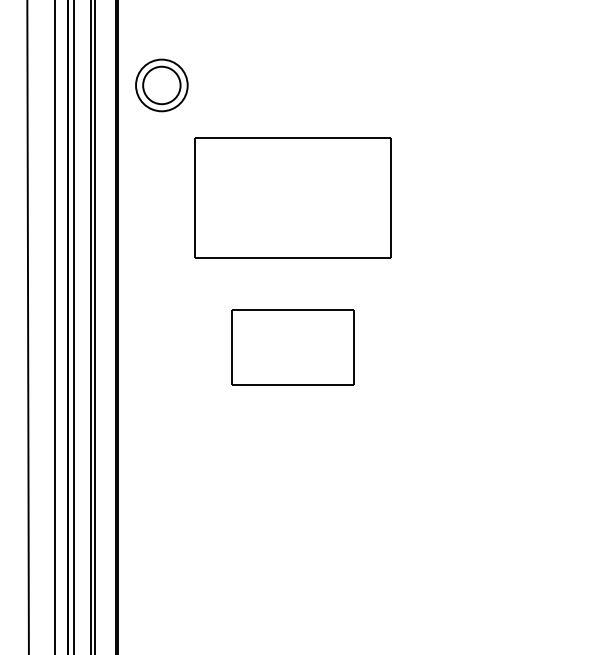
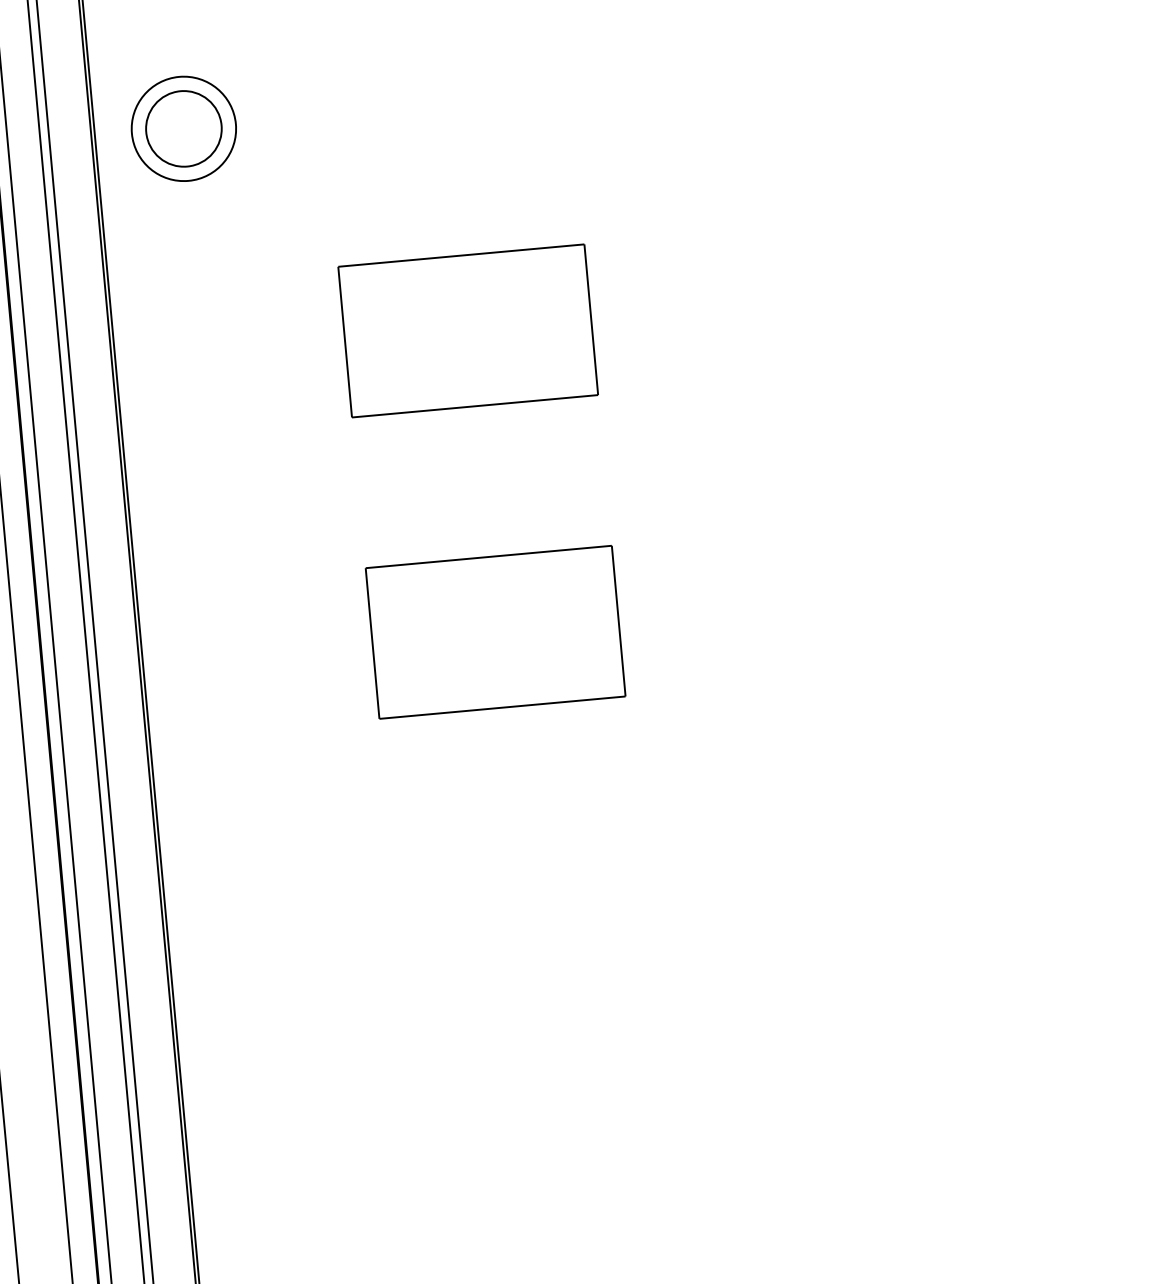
part: (292, 197) -> (467, 330), size x0.62

